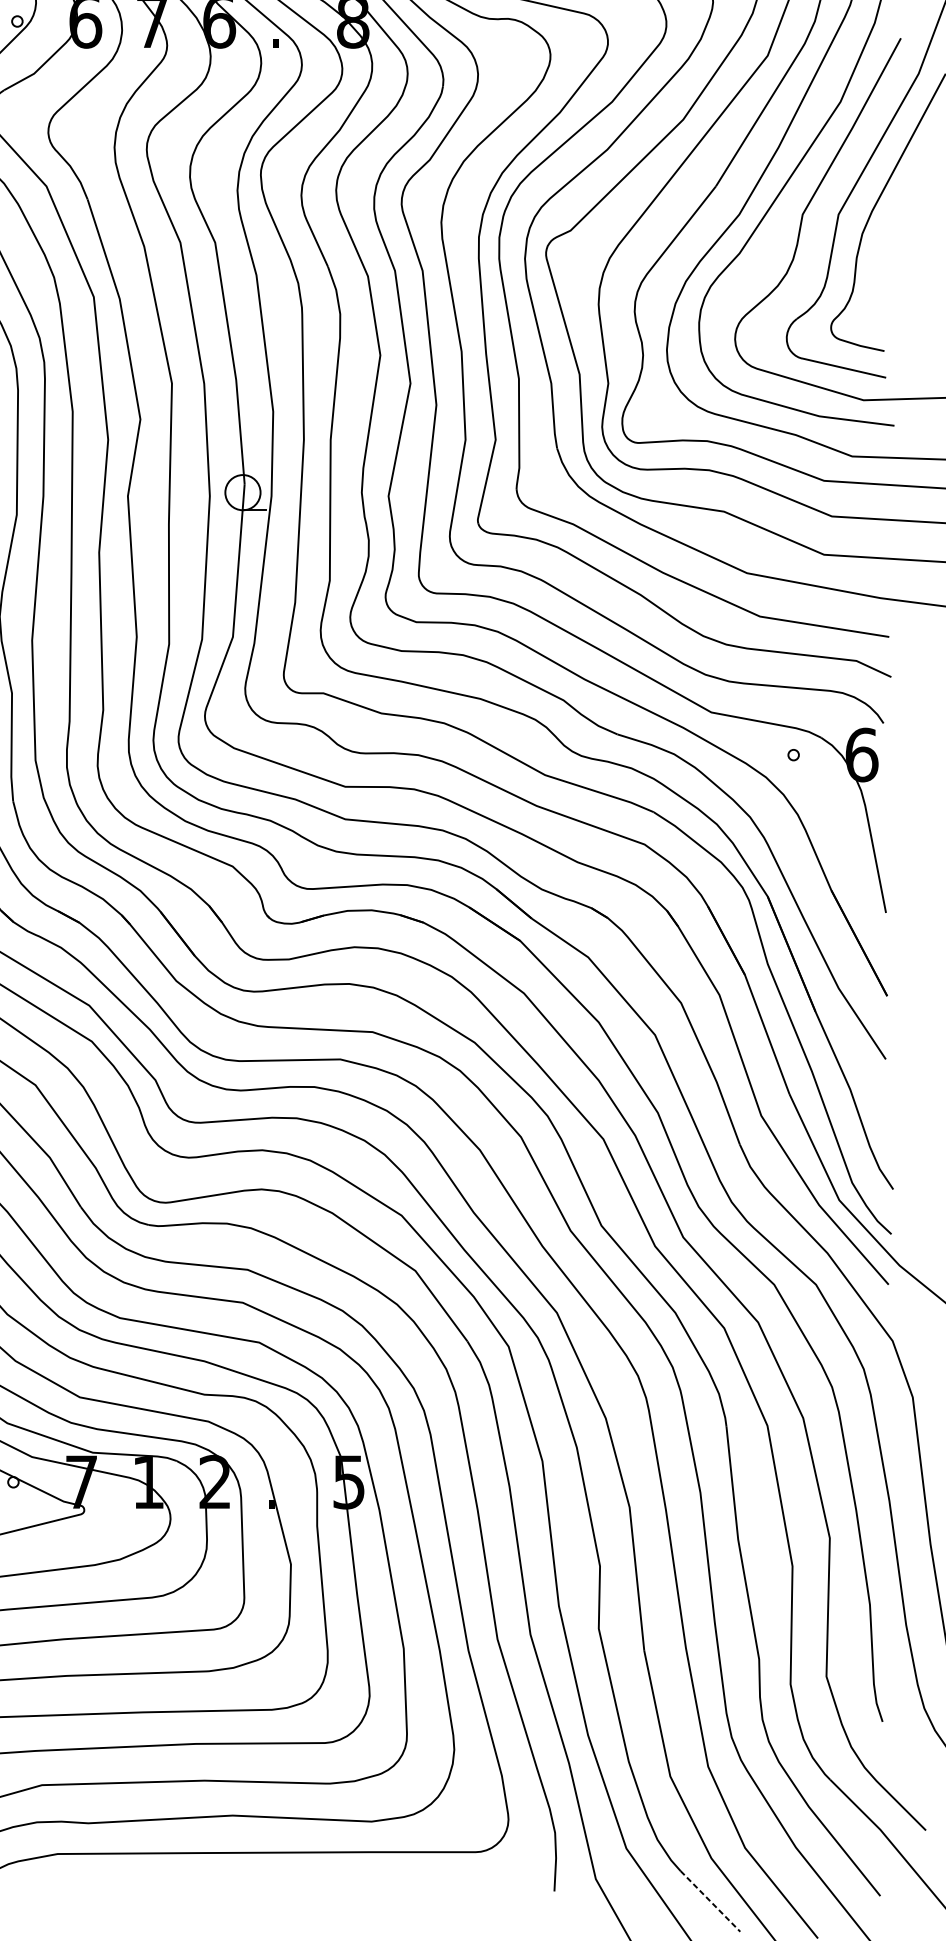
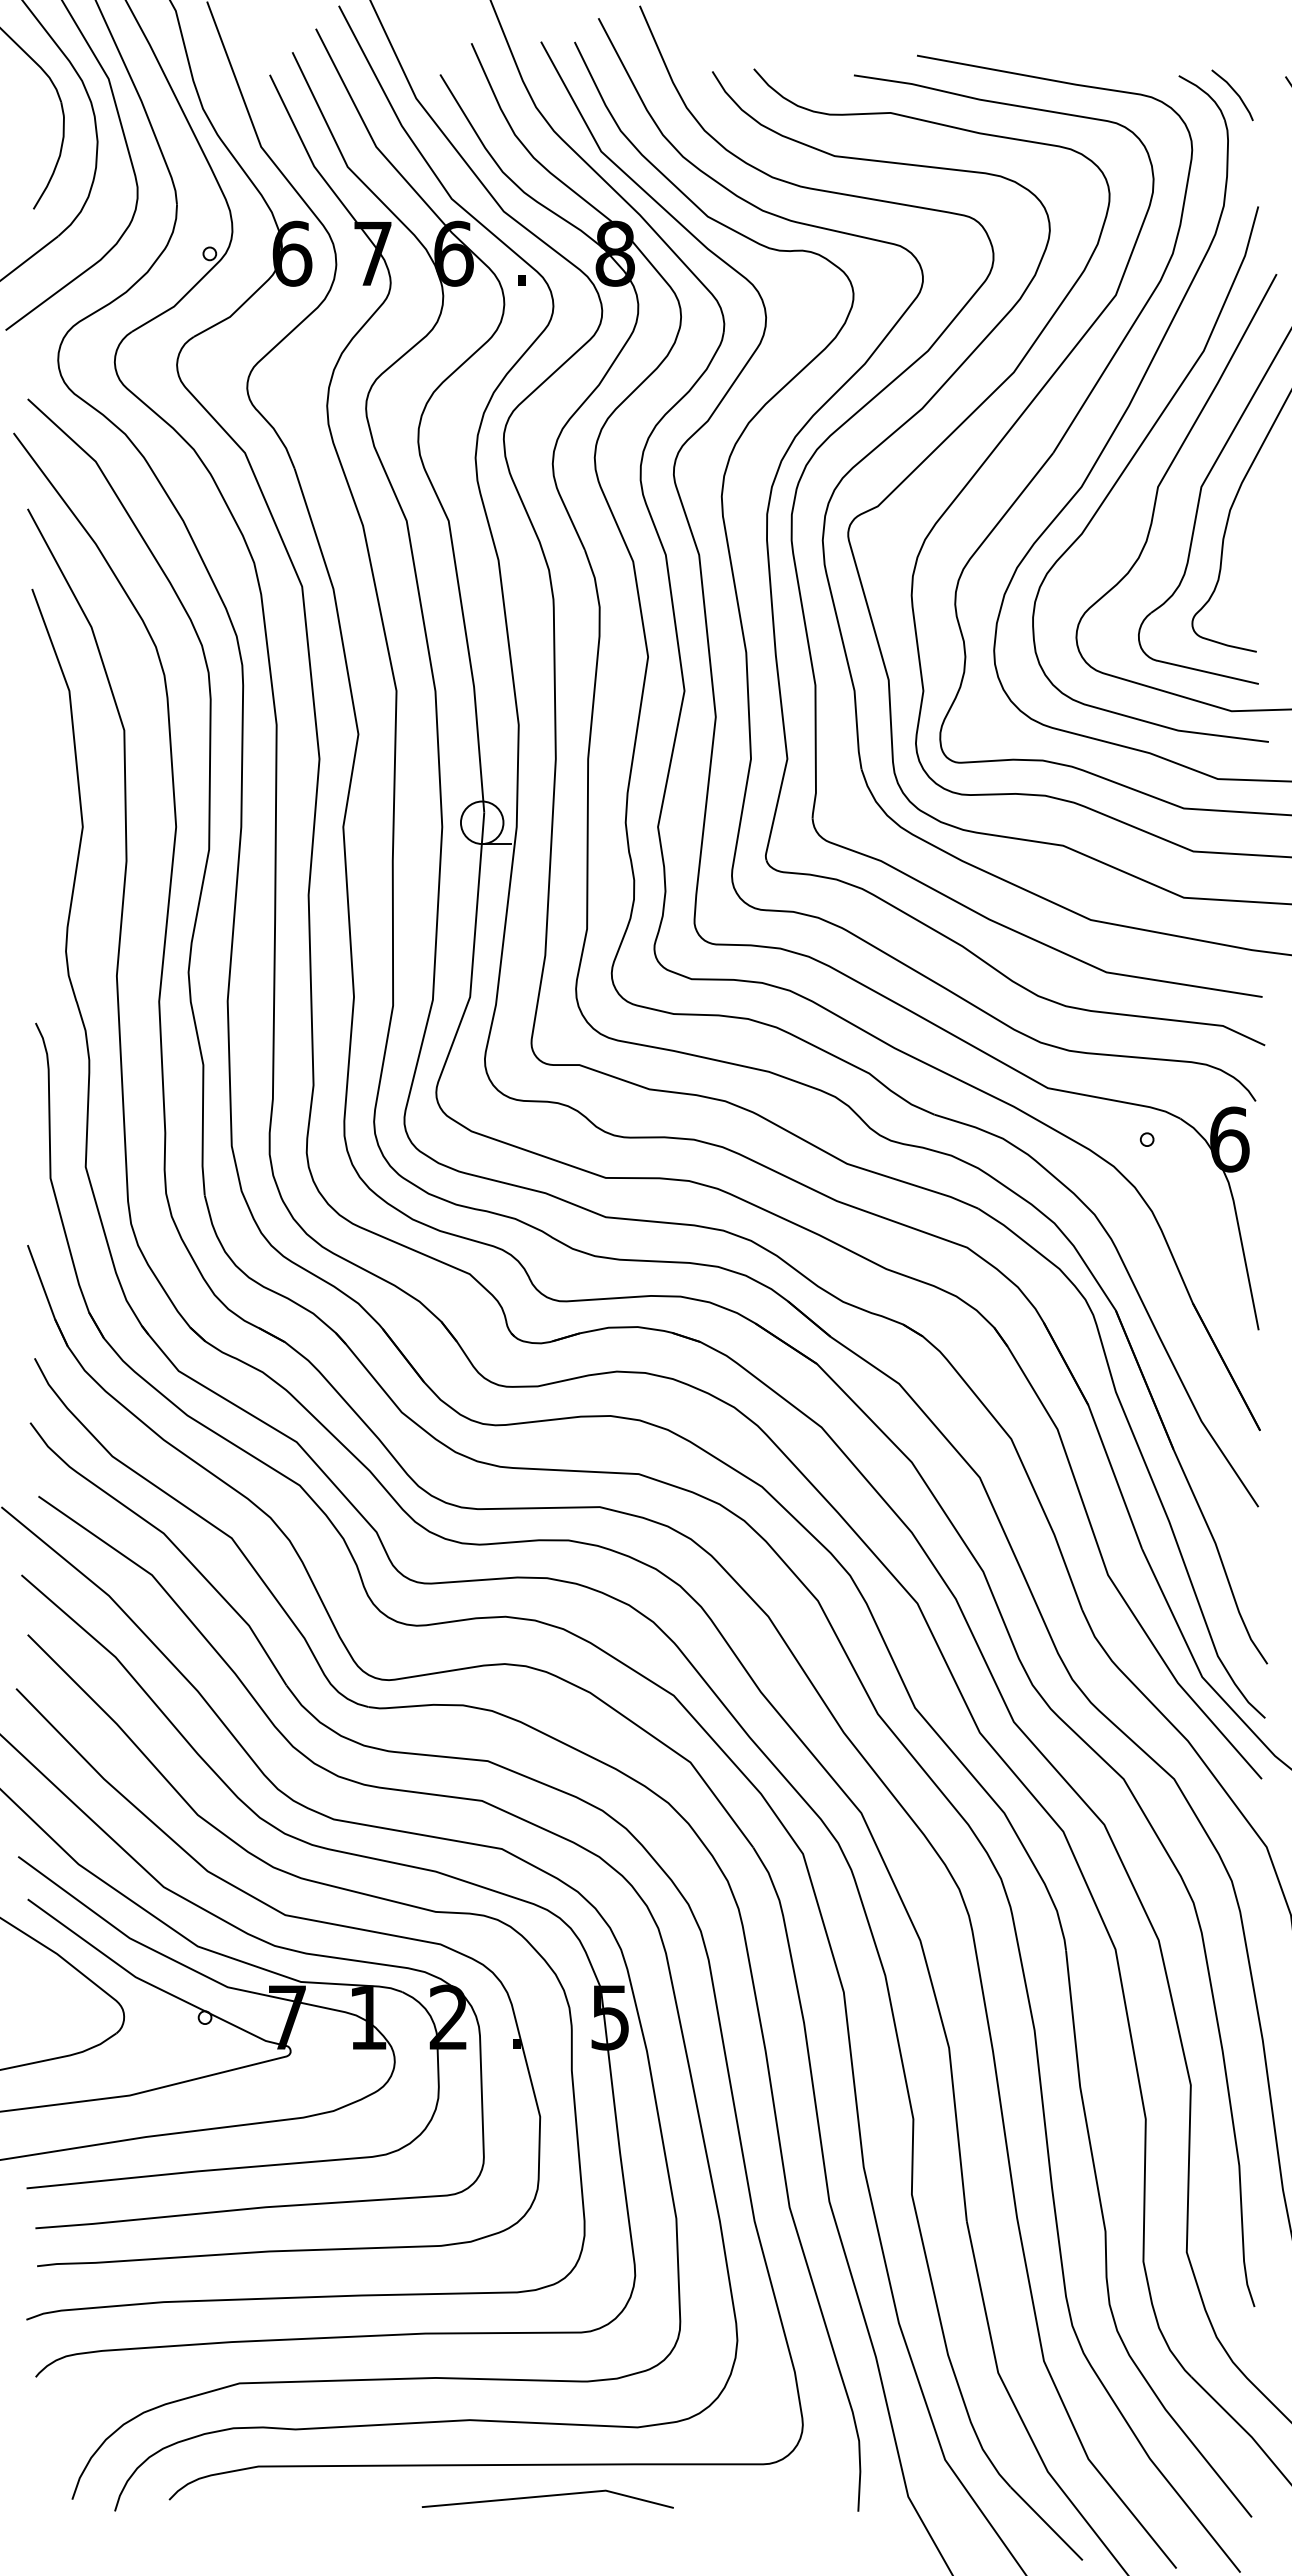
line: (297, 1878) -> (547, 2496), added
line: (711, 1902) -> (1047, 2524), dashed -> solid

